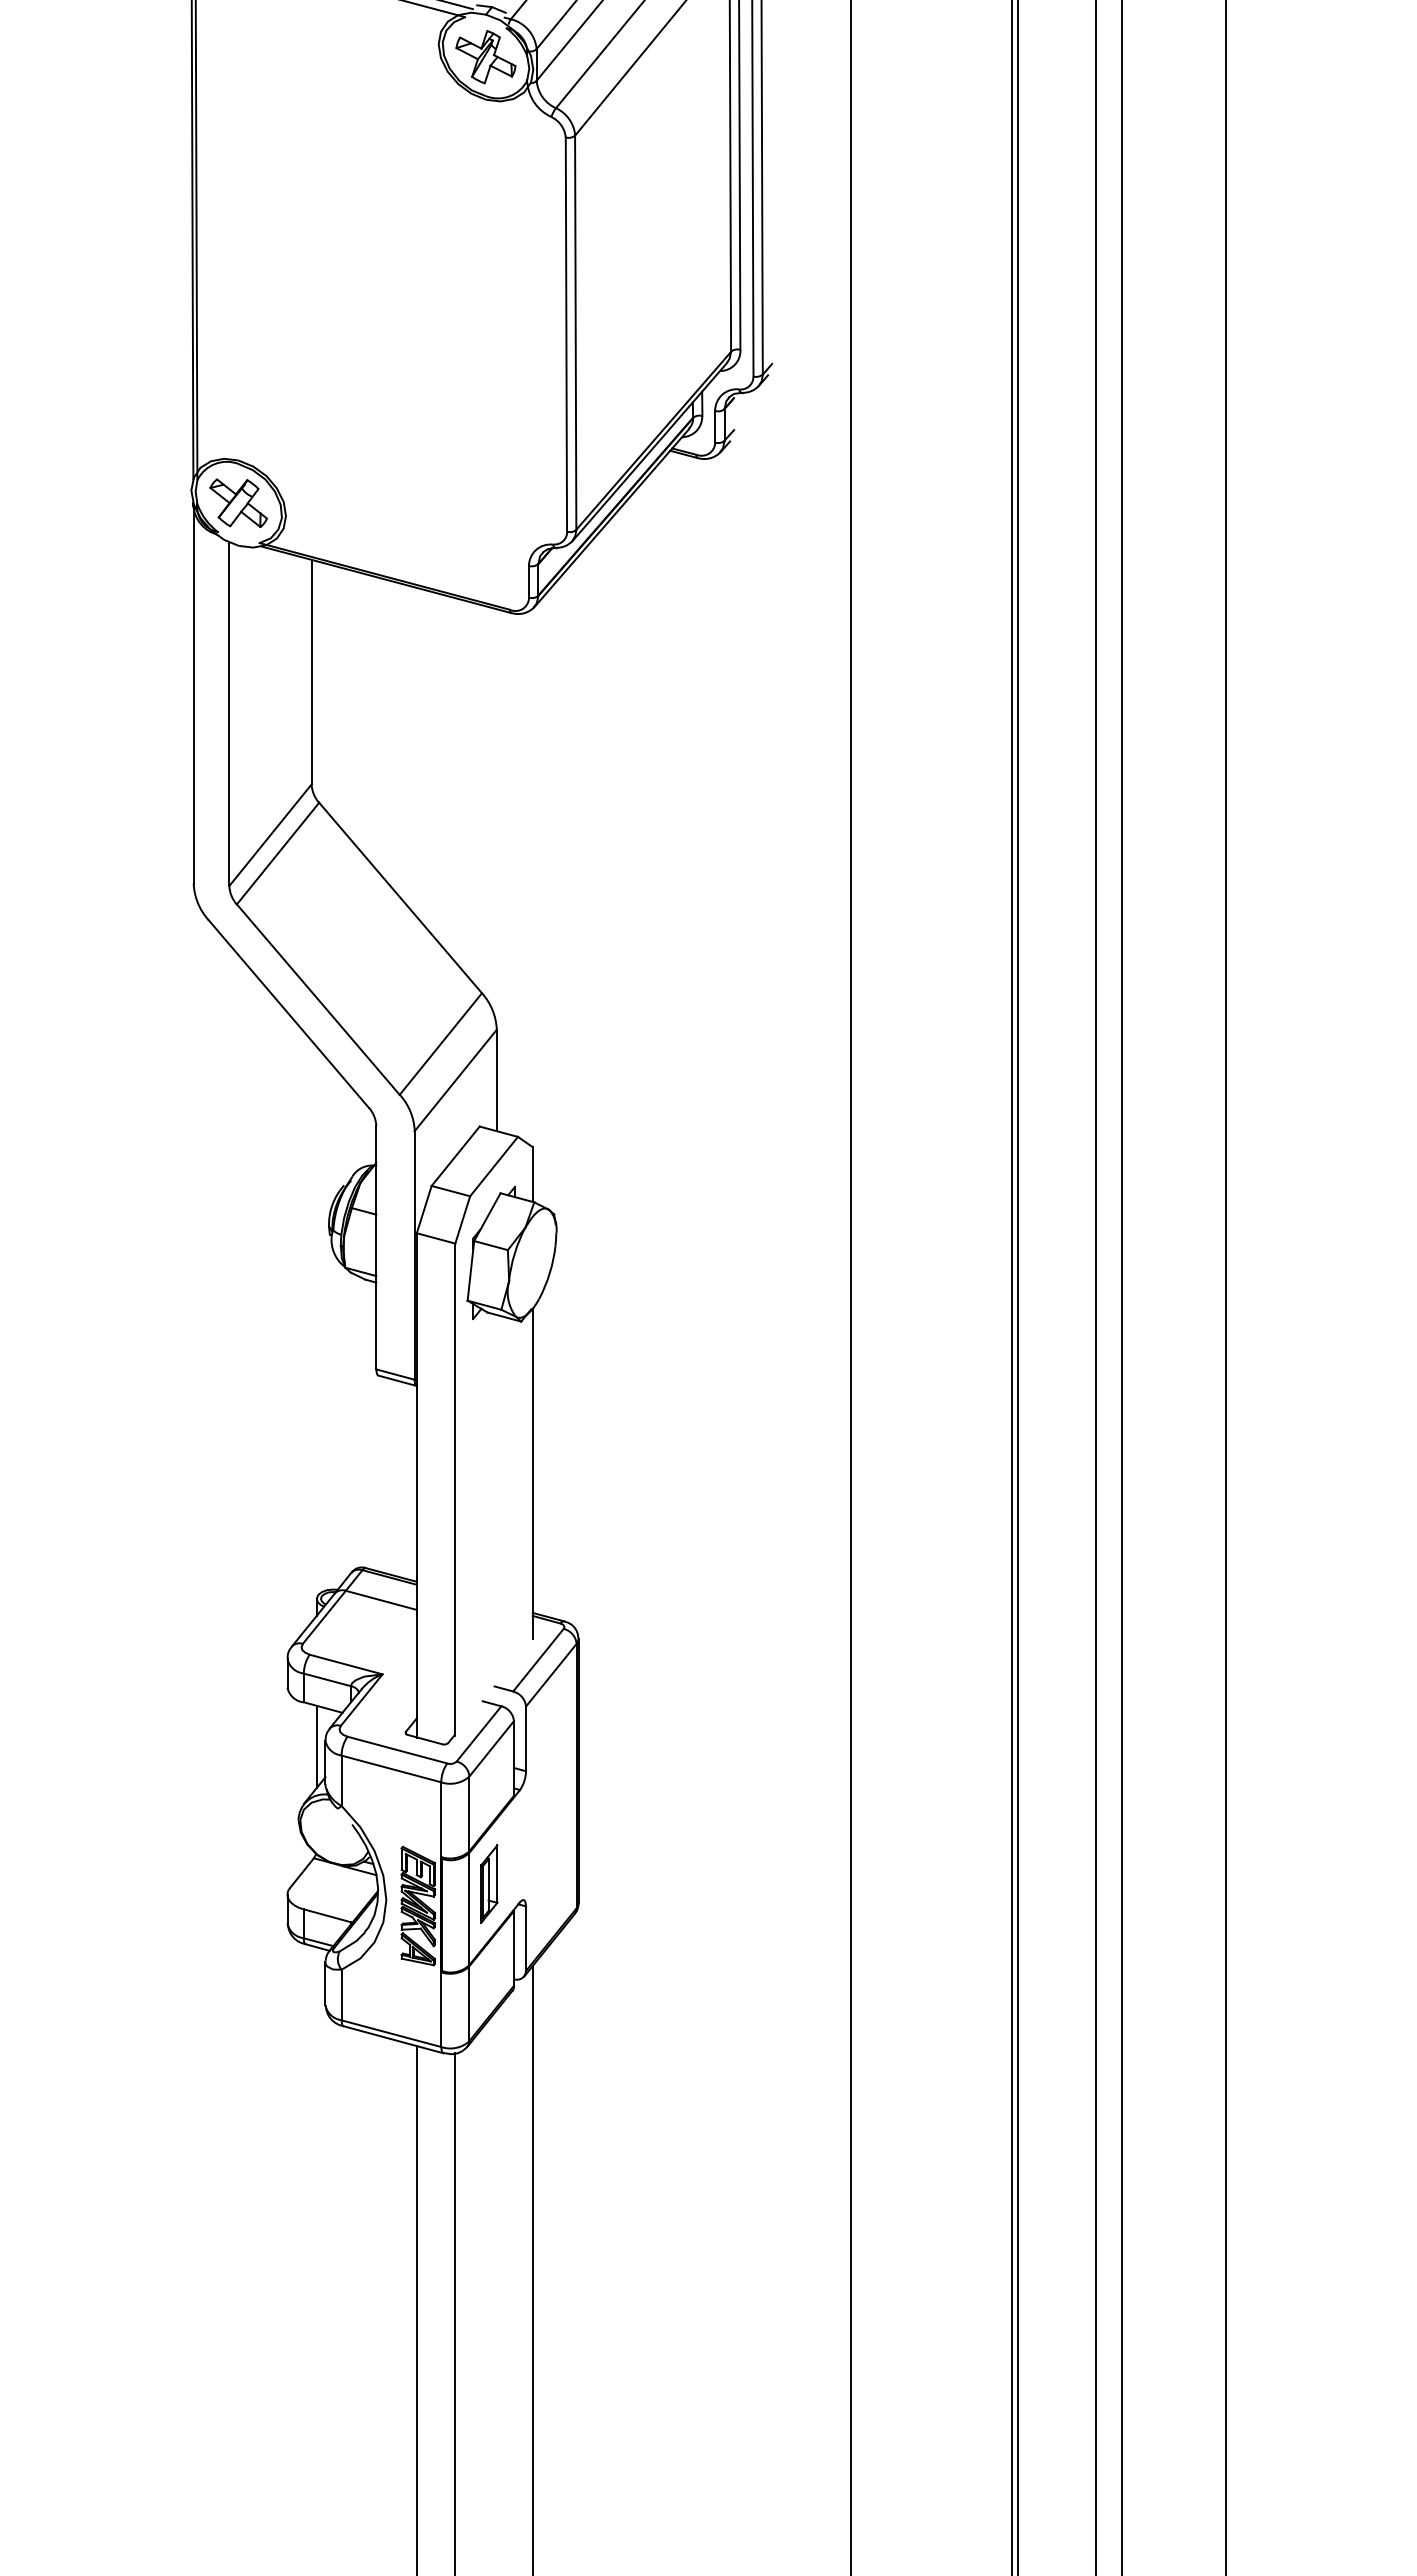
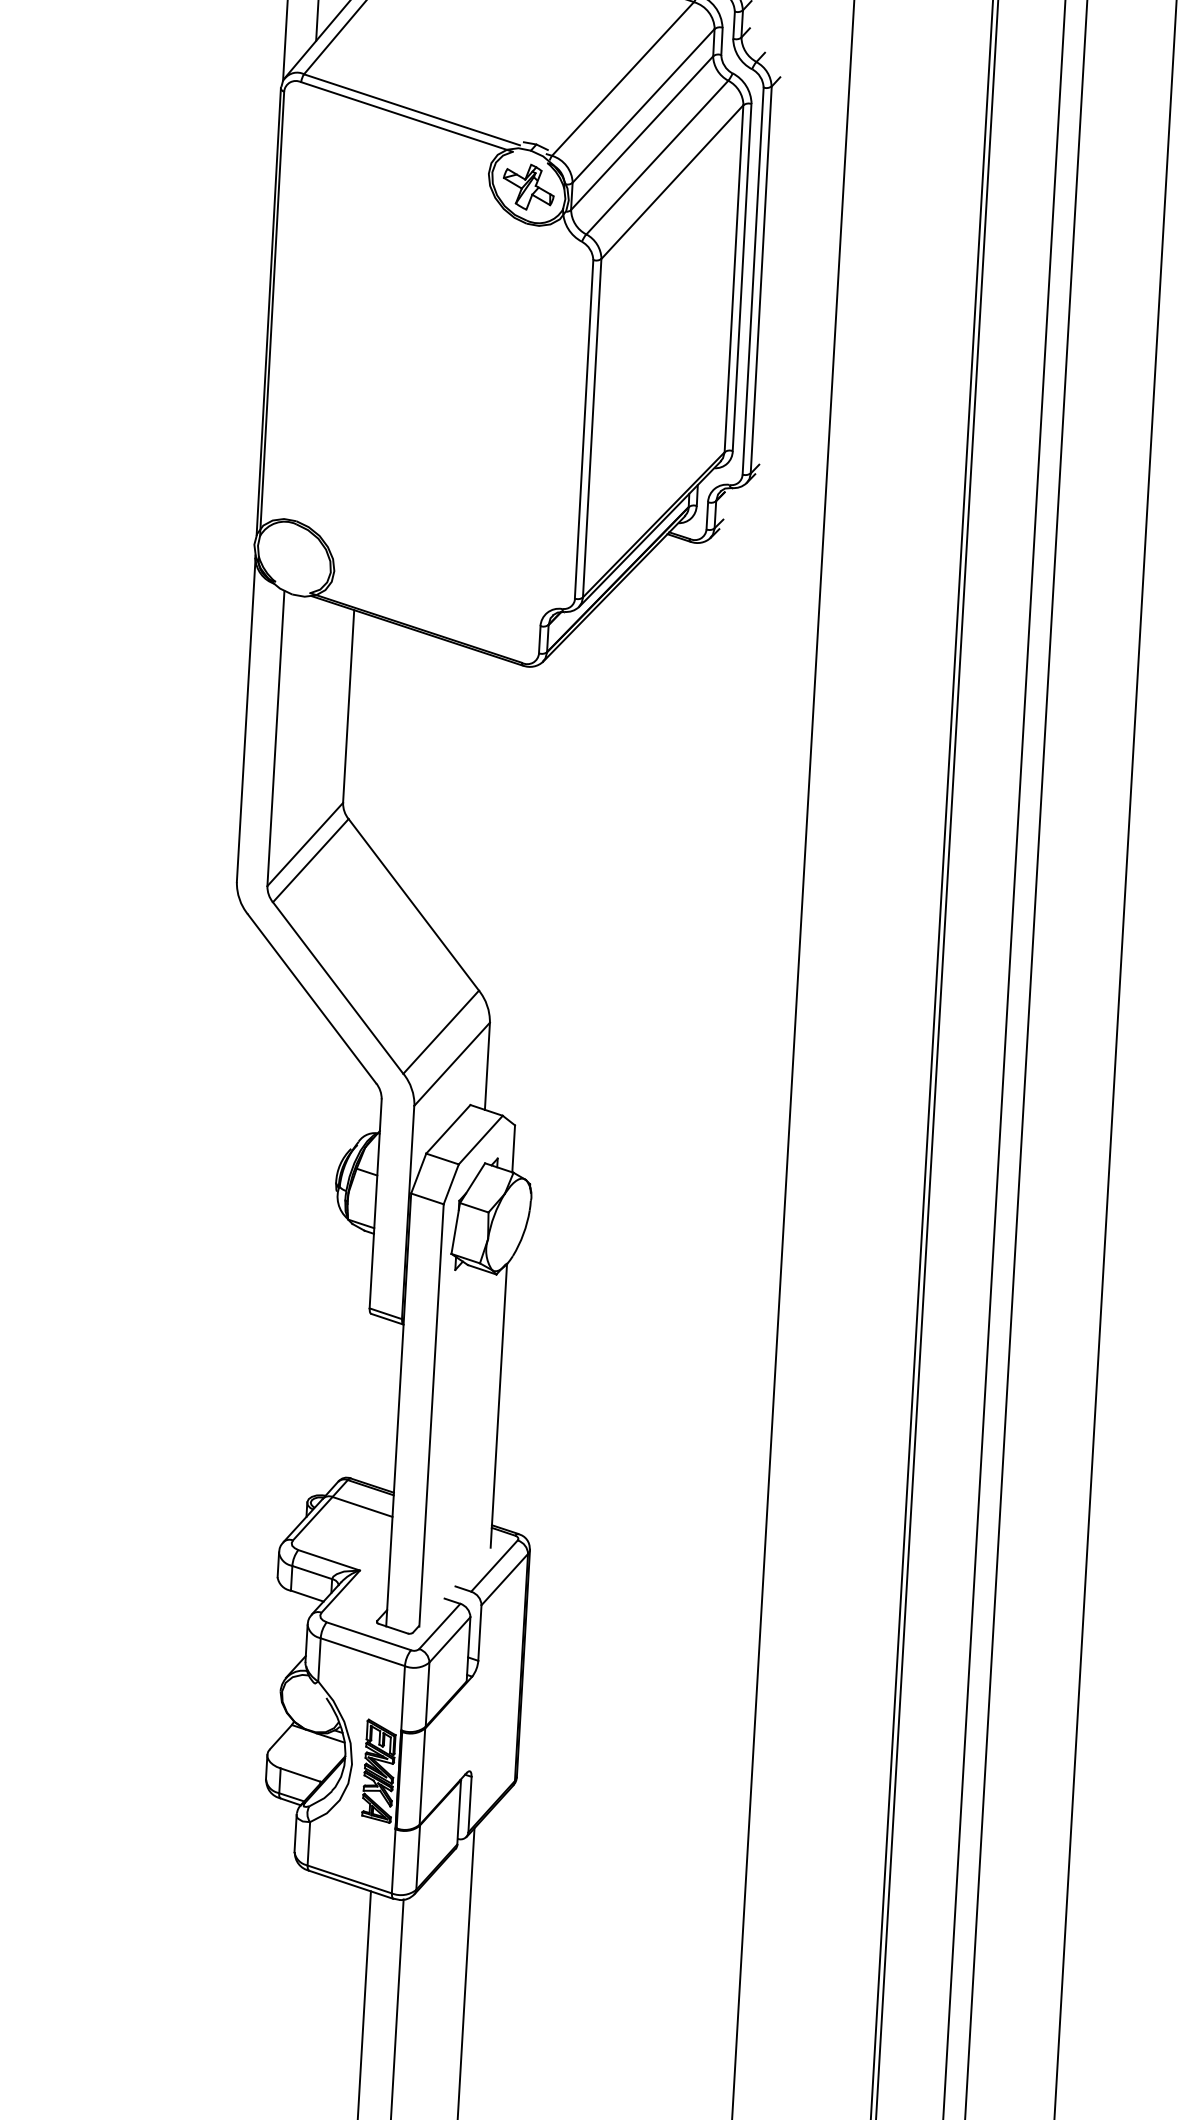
part: (238, 502) -> (294, 557), removed
line: (316, 1746) -> (299, 1629), removed
part: (489, 1883) -> (441, 1755), removed

